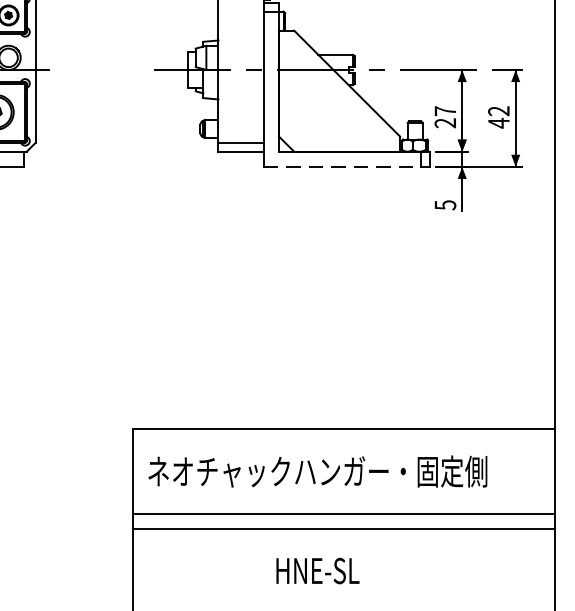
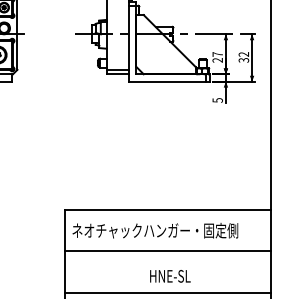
text: (498, 121) -> (243, 59), 42 -> 32
line: (342, 166) -> (167, 81), dashed -> solid
line: (342, 528) -> (167, 292), moved
text: (318, 571) -> (170, 276), moved

